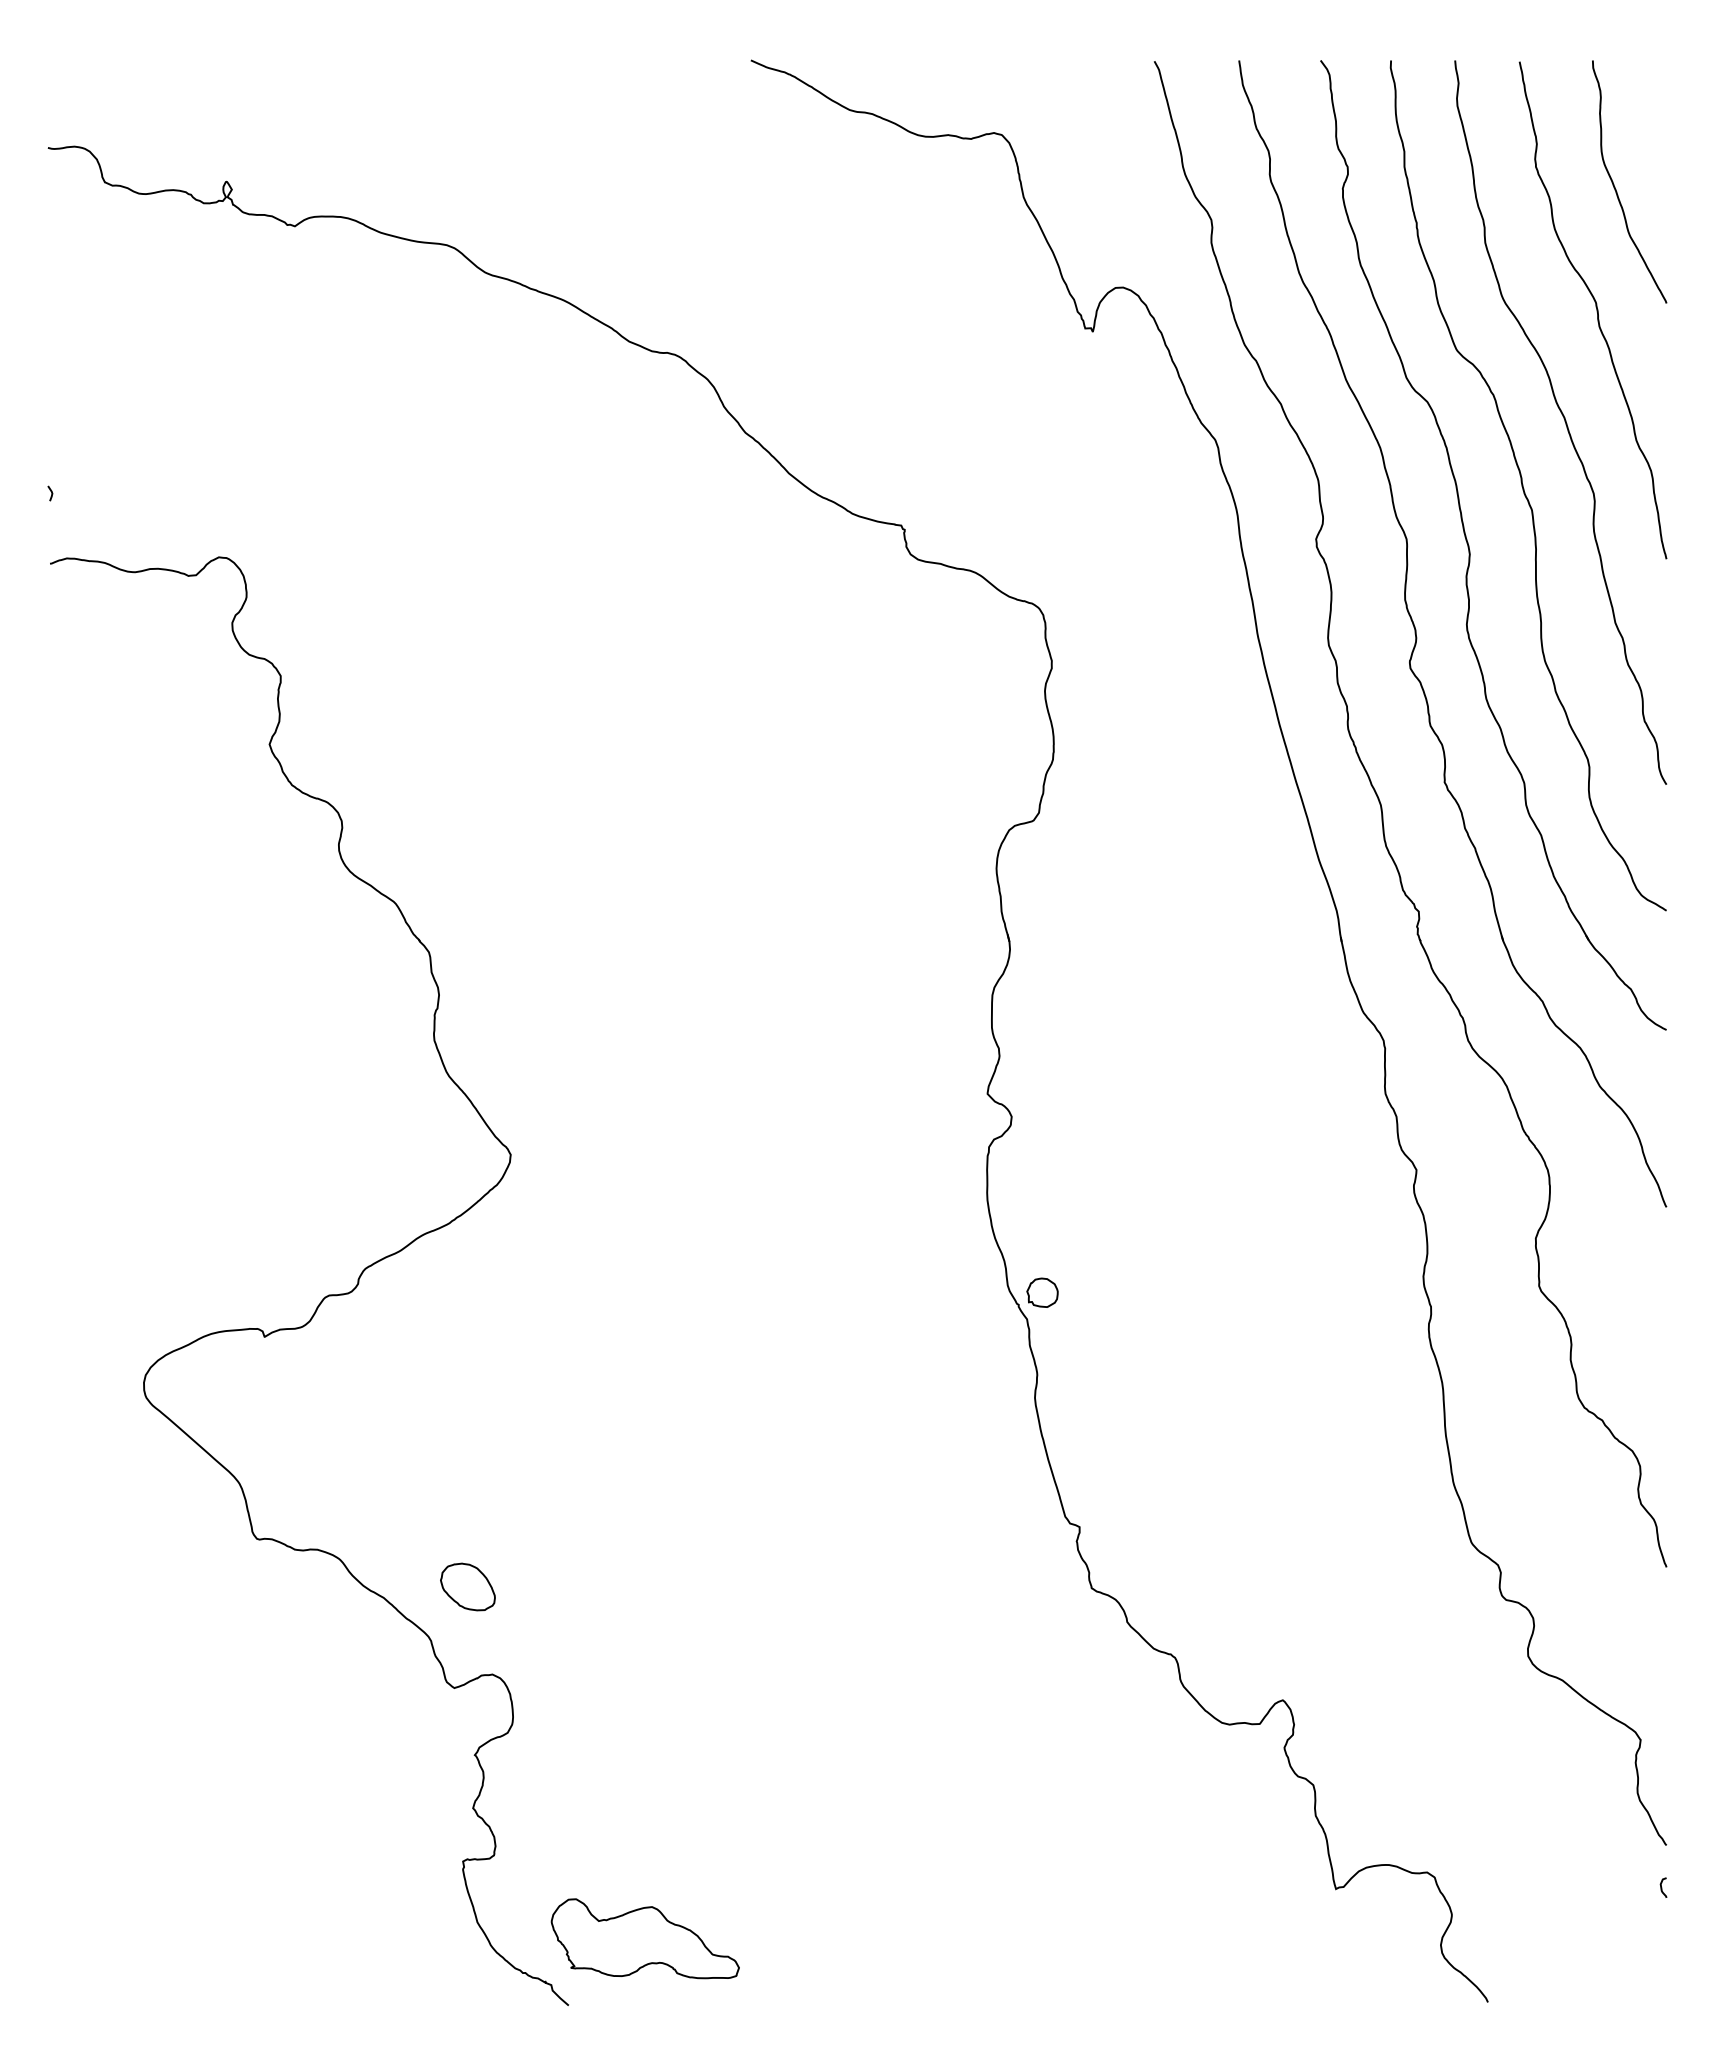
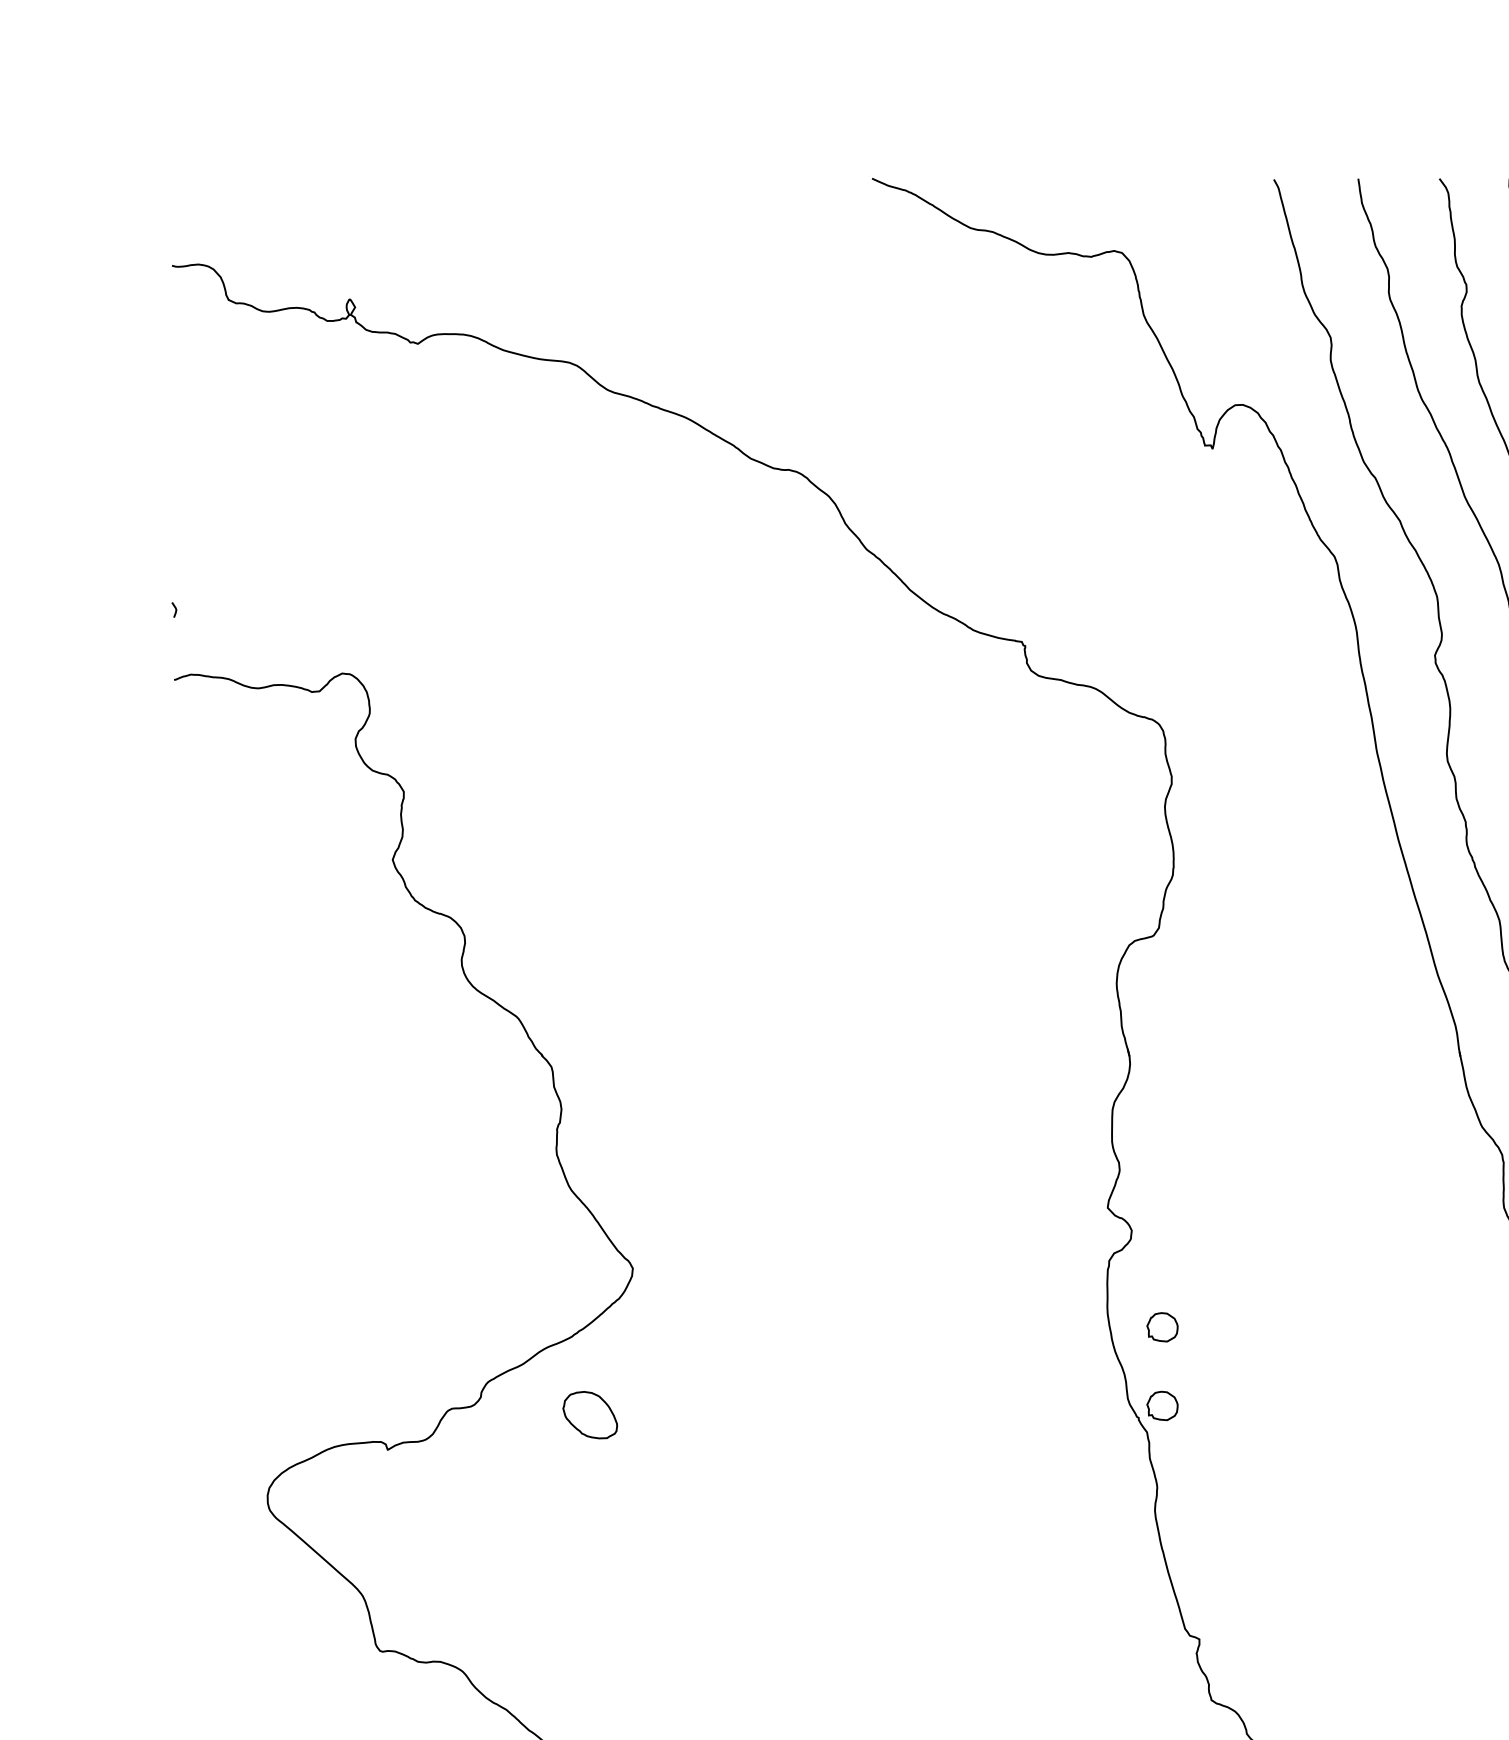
part: (1042, 1213) -> (1162, 1326), added
part: (467, 1586) -> (589, 1414), moved

